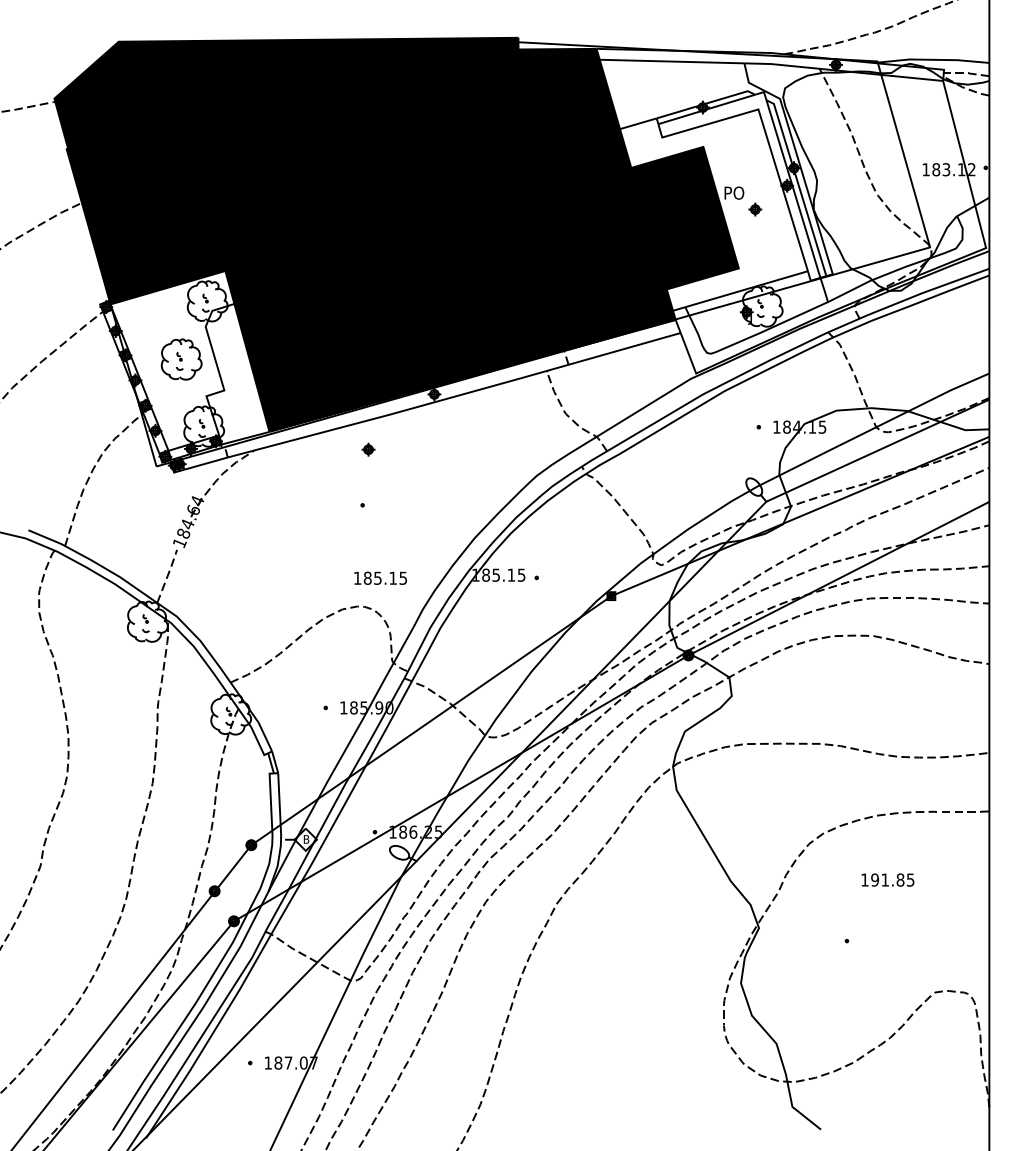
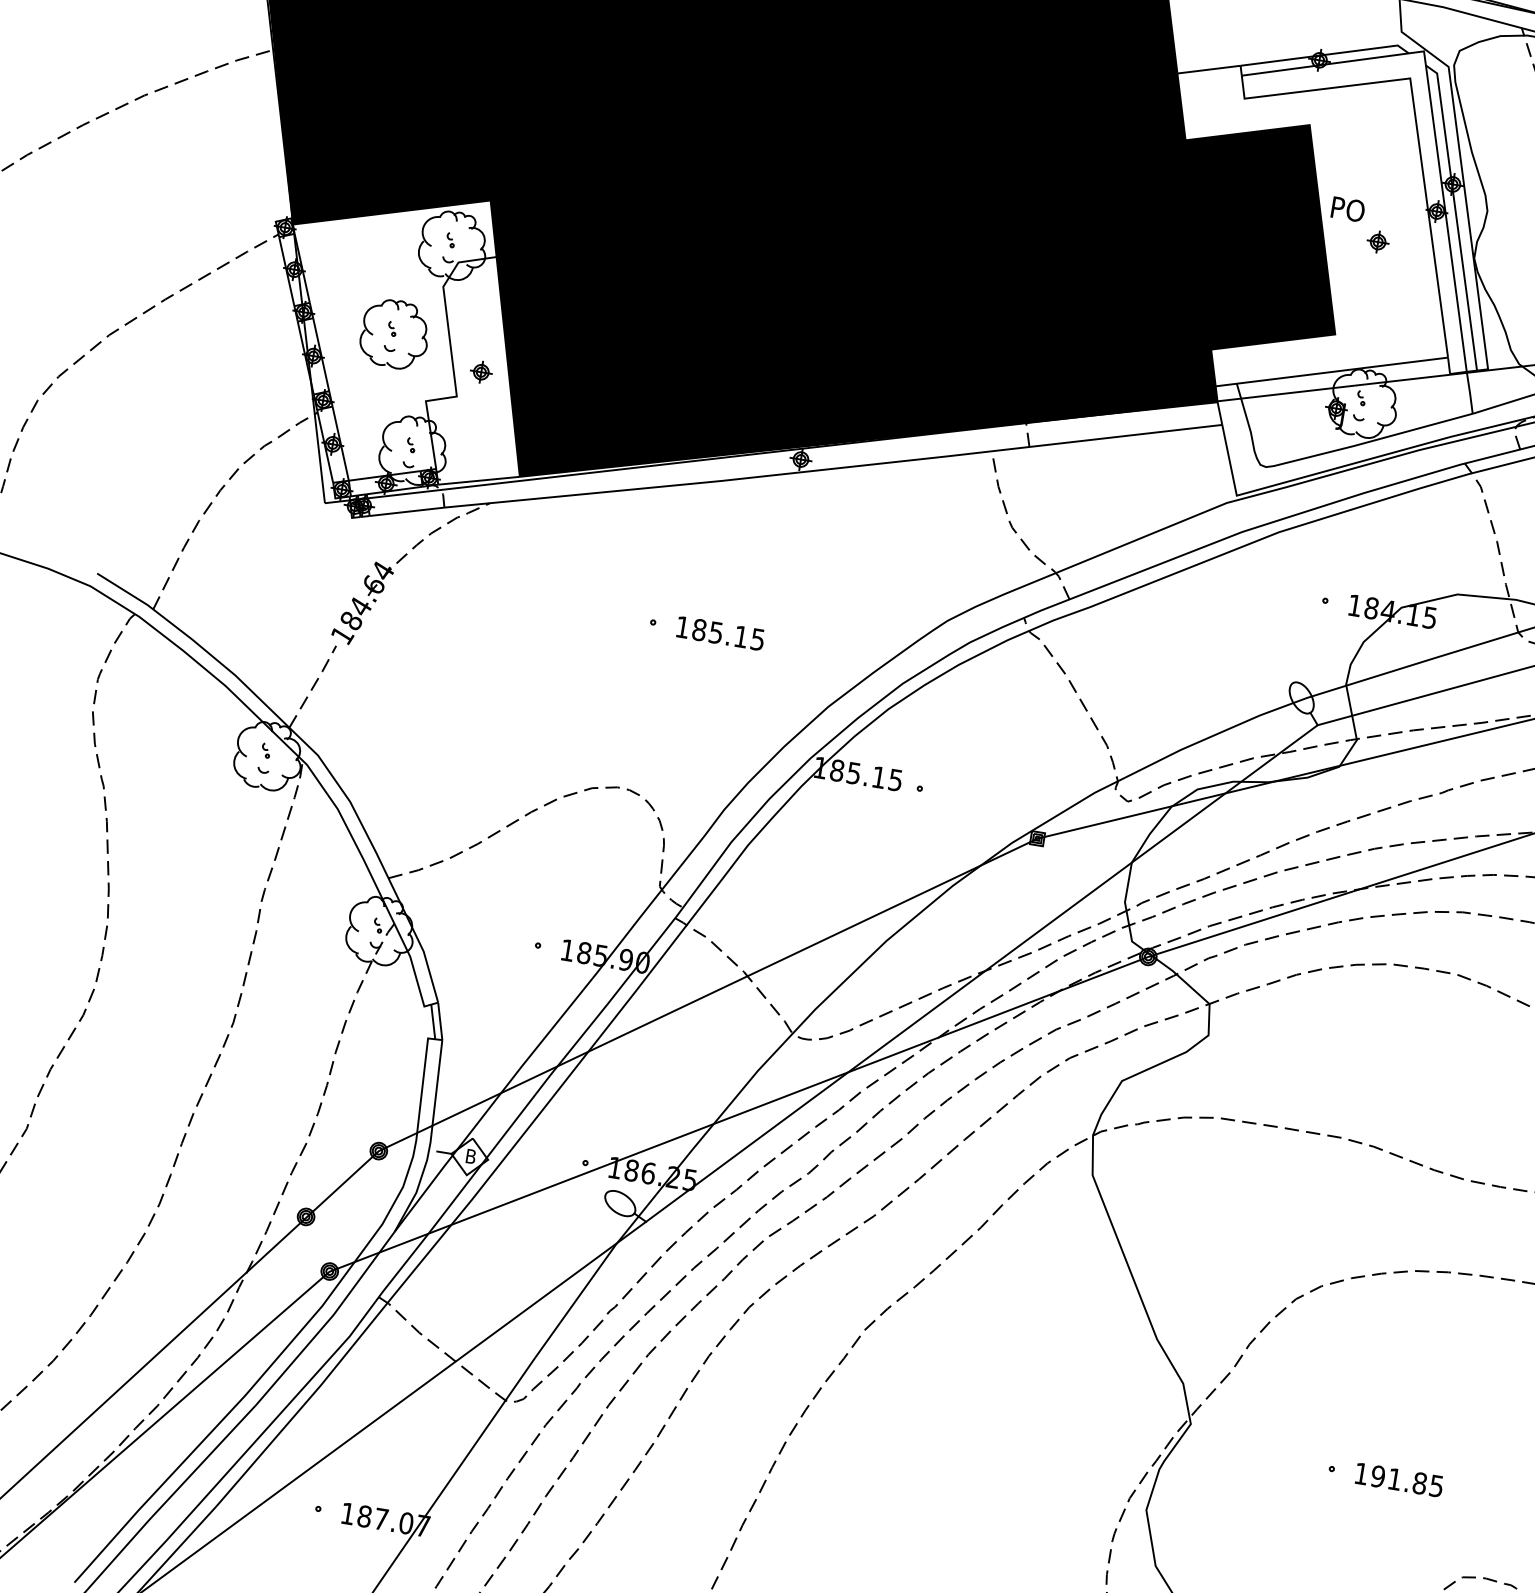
part: (368, 449) -> (481, 371), moved
text: (380, 577) -> (720, 632), moved
text: (887, 879) -> (1398, 1478), moved

